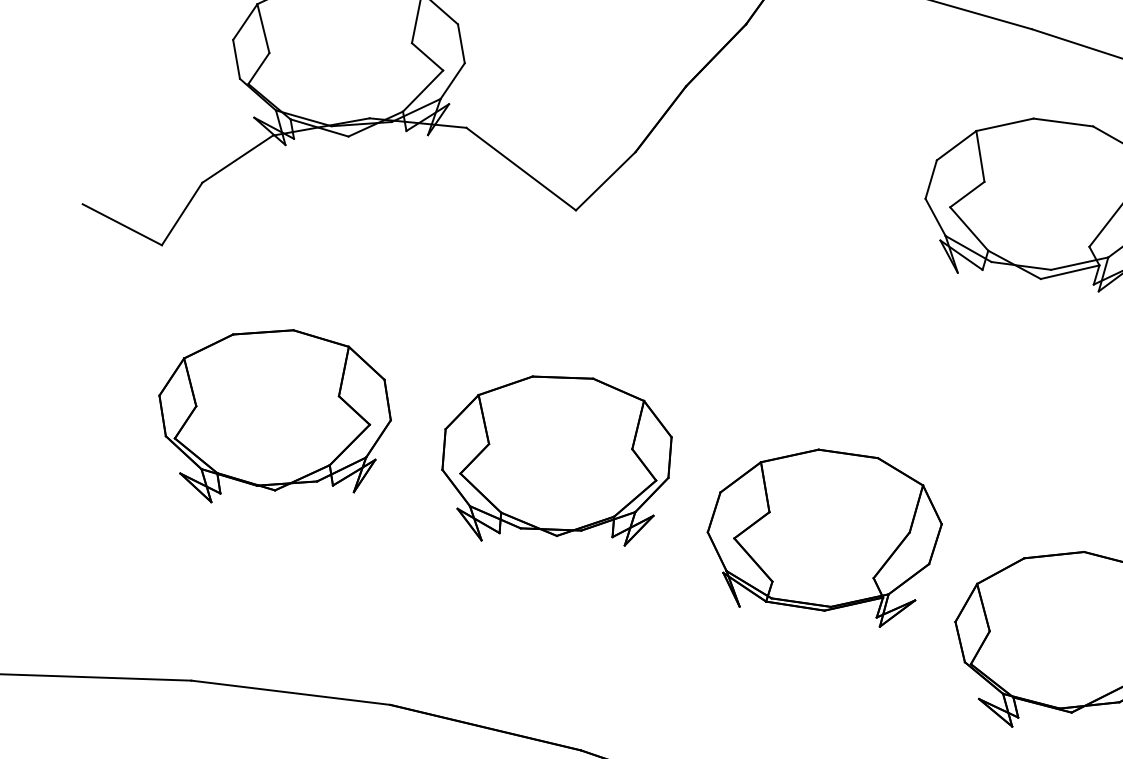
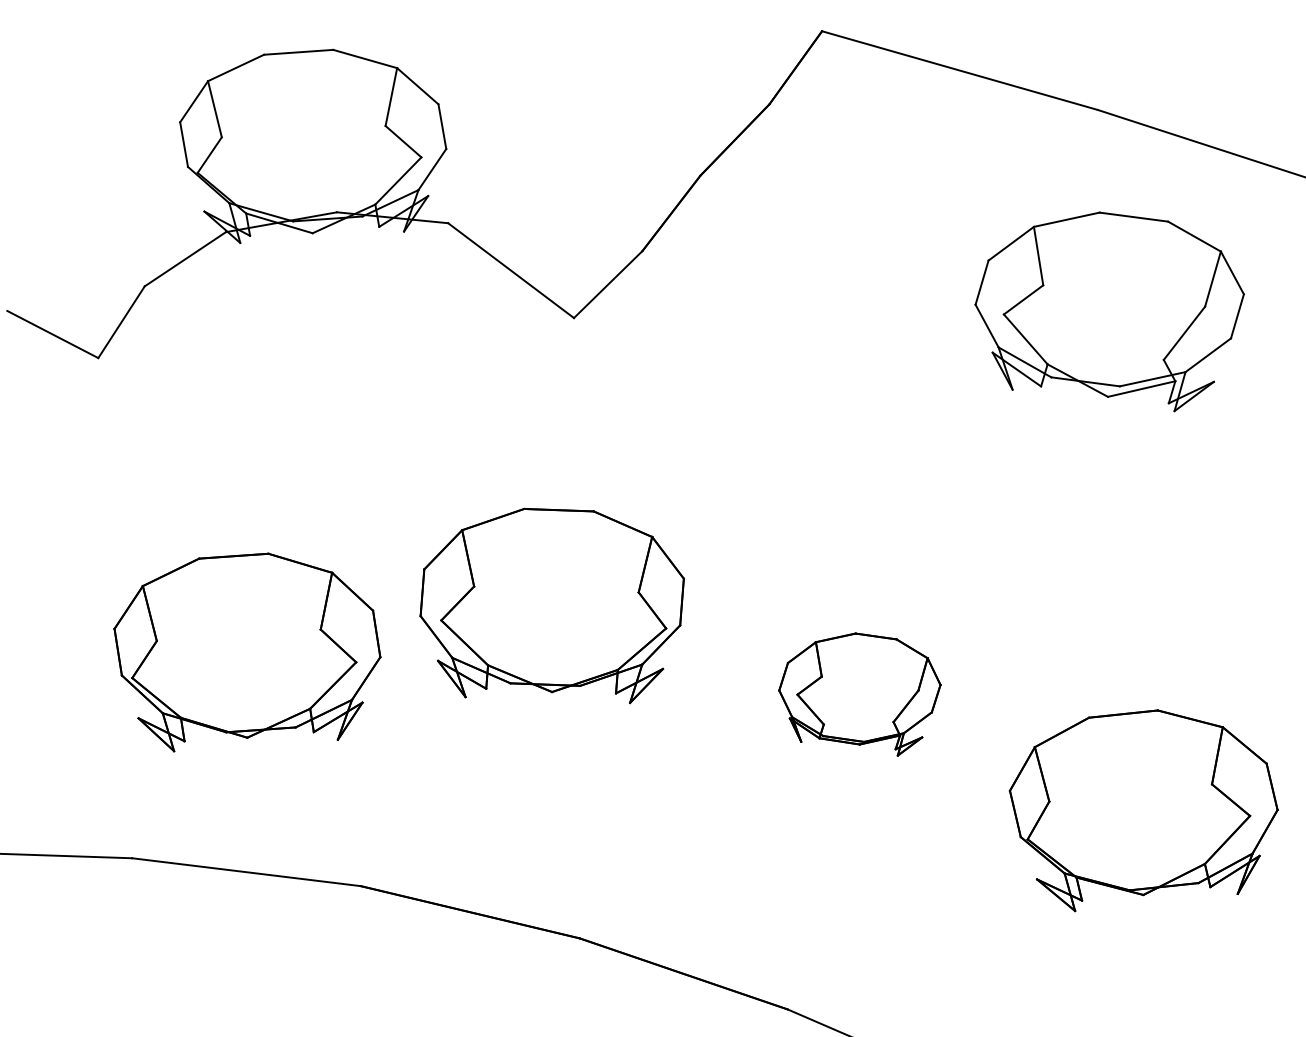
part: (275, 416) -> (247, 652), moved
part: (824, 538) -> (859, 694), size x0.6

